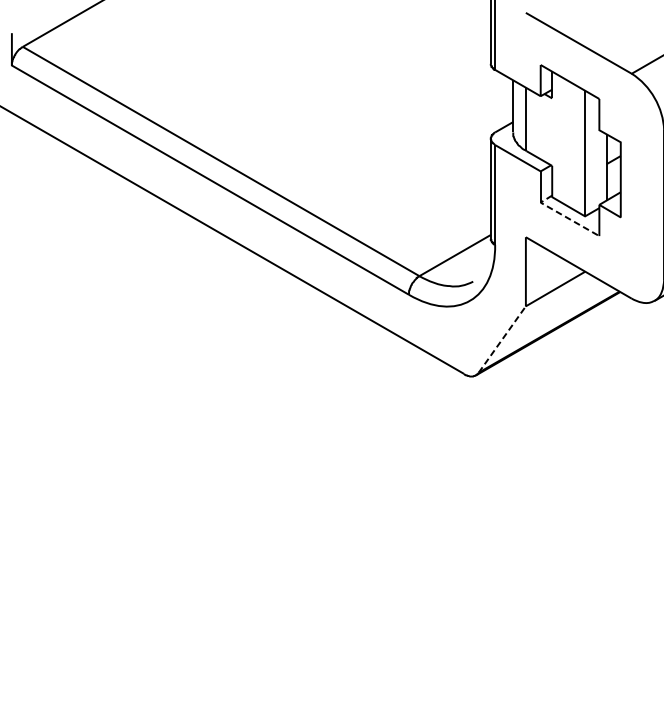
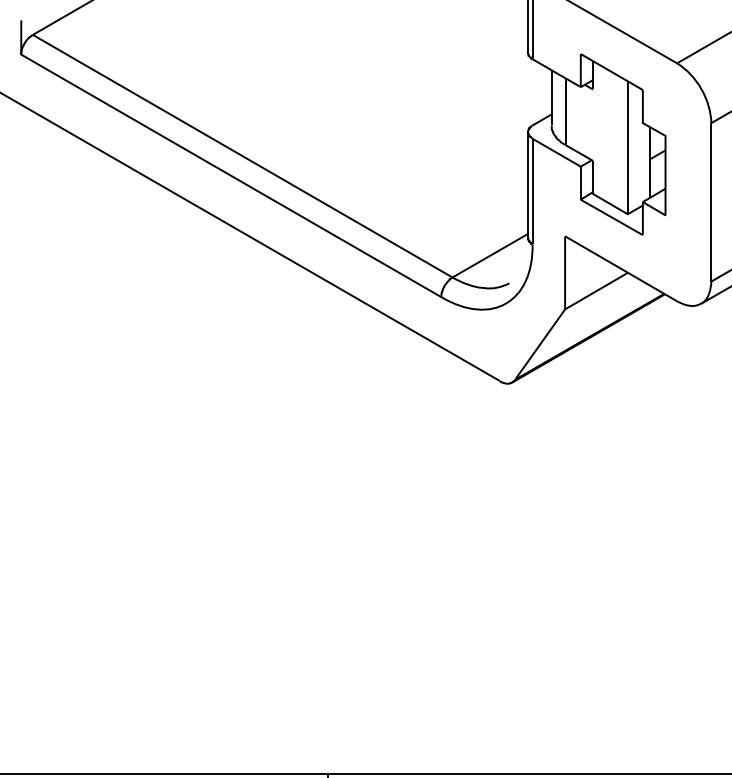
line: (563, 215) -> (604, 213), dashed -> solid
line: (502, 339) -> (540, 344), dashed -> solid

